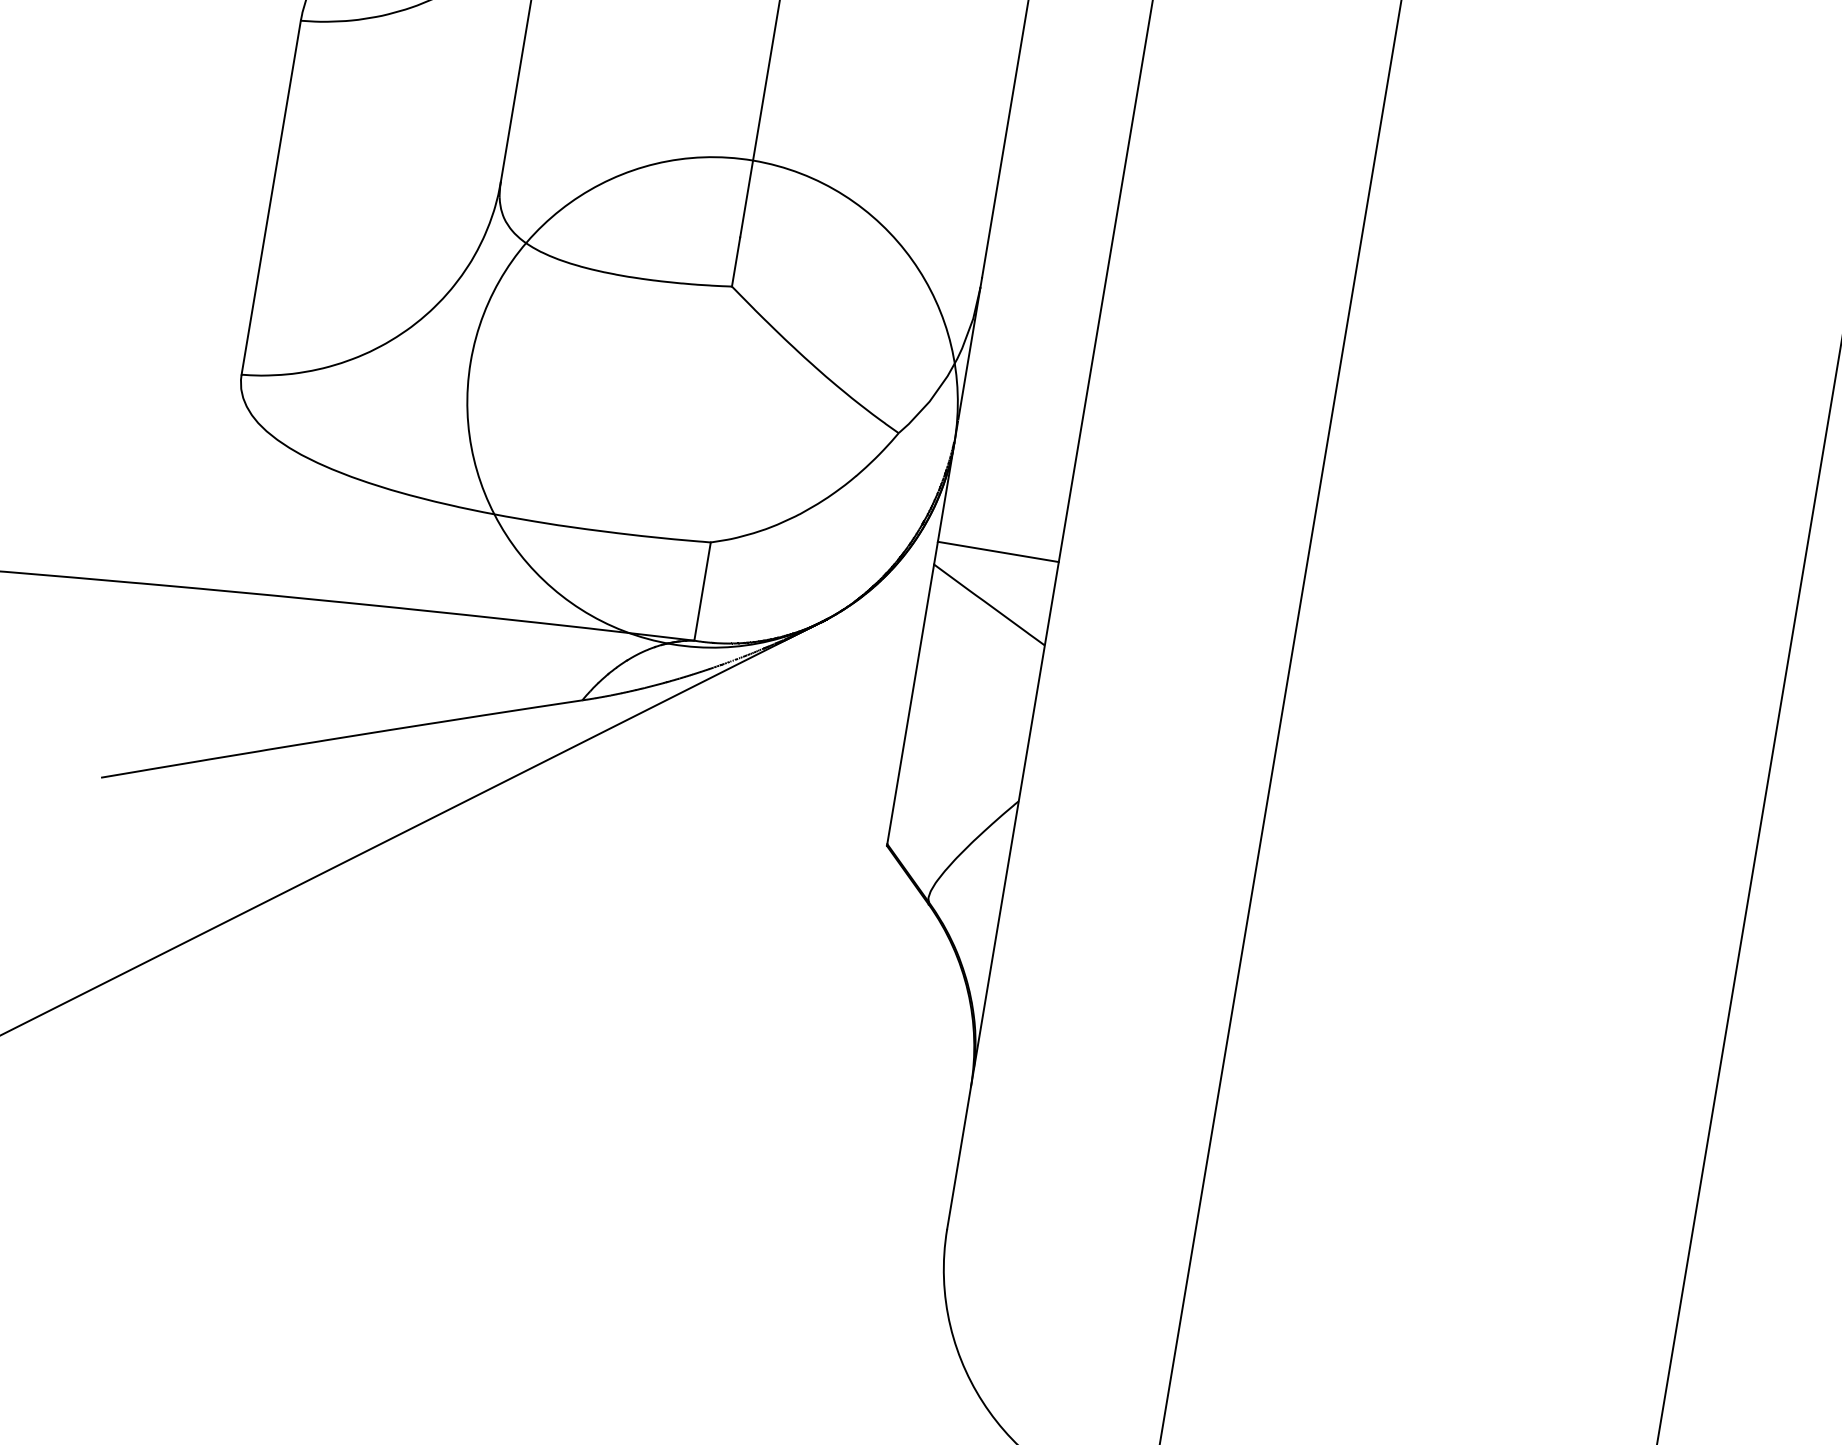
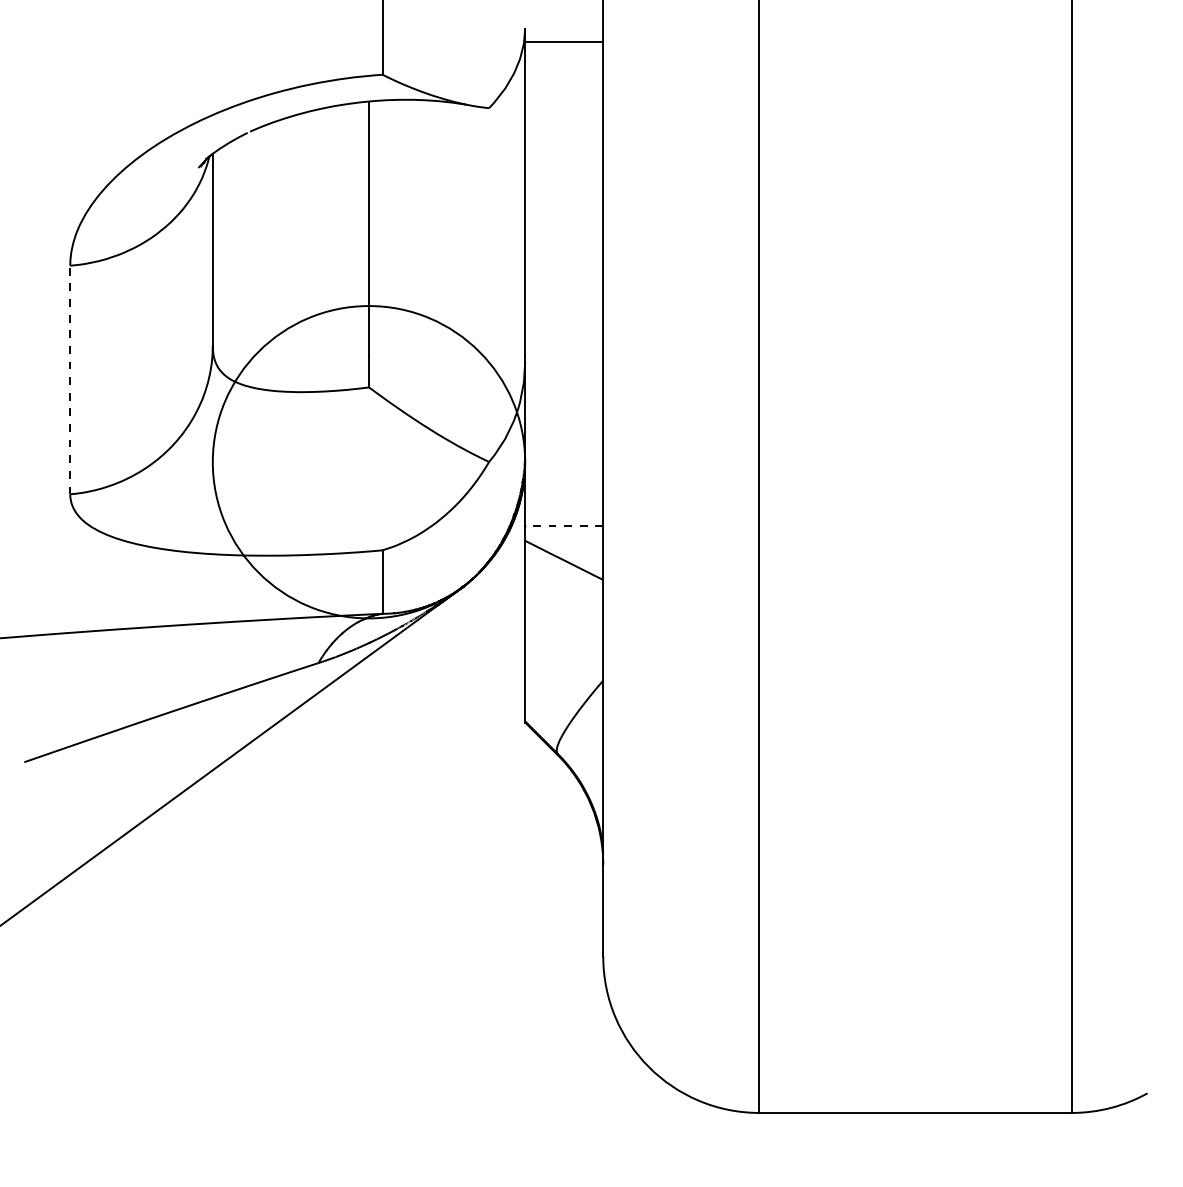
line: (271, 196) -> (70, 379), solid -> dashed
line: (997, 552) -> (563, 526), solid -> dashed

